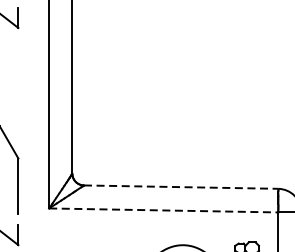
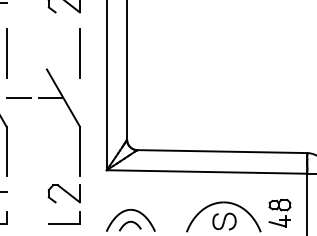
line: (17, 73) -> (79, 52), added
line: (181, 187) -> (222, 151), dashed -> solid
line: (164, 211) -> (207, 172), dashed -> solid

